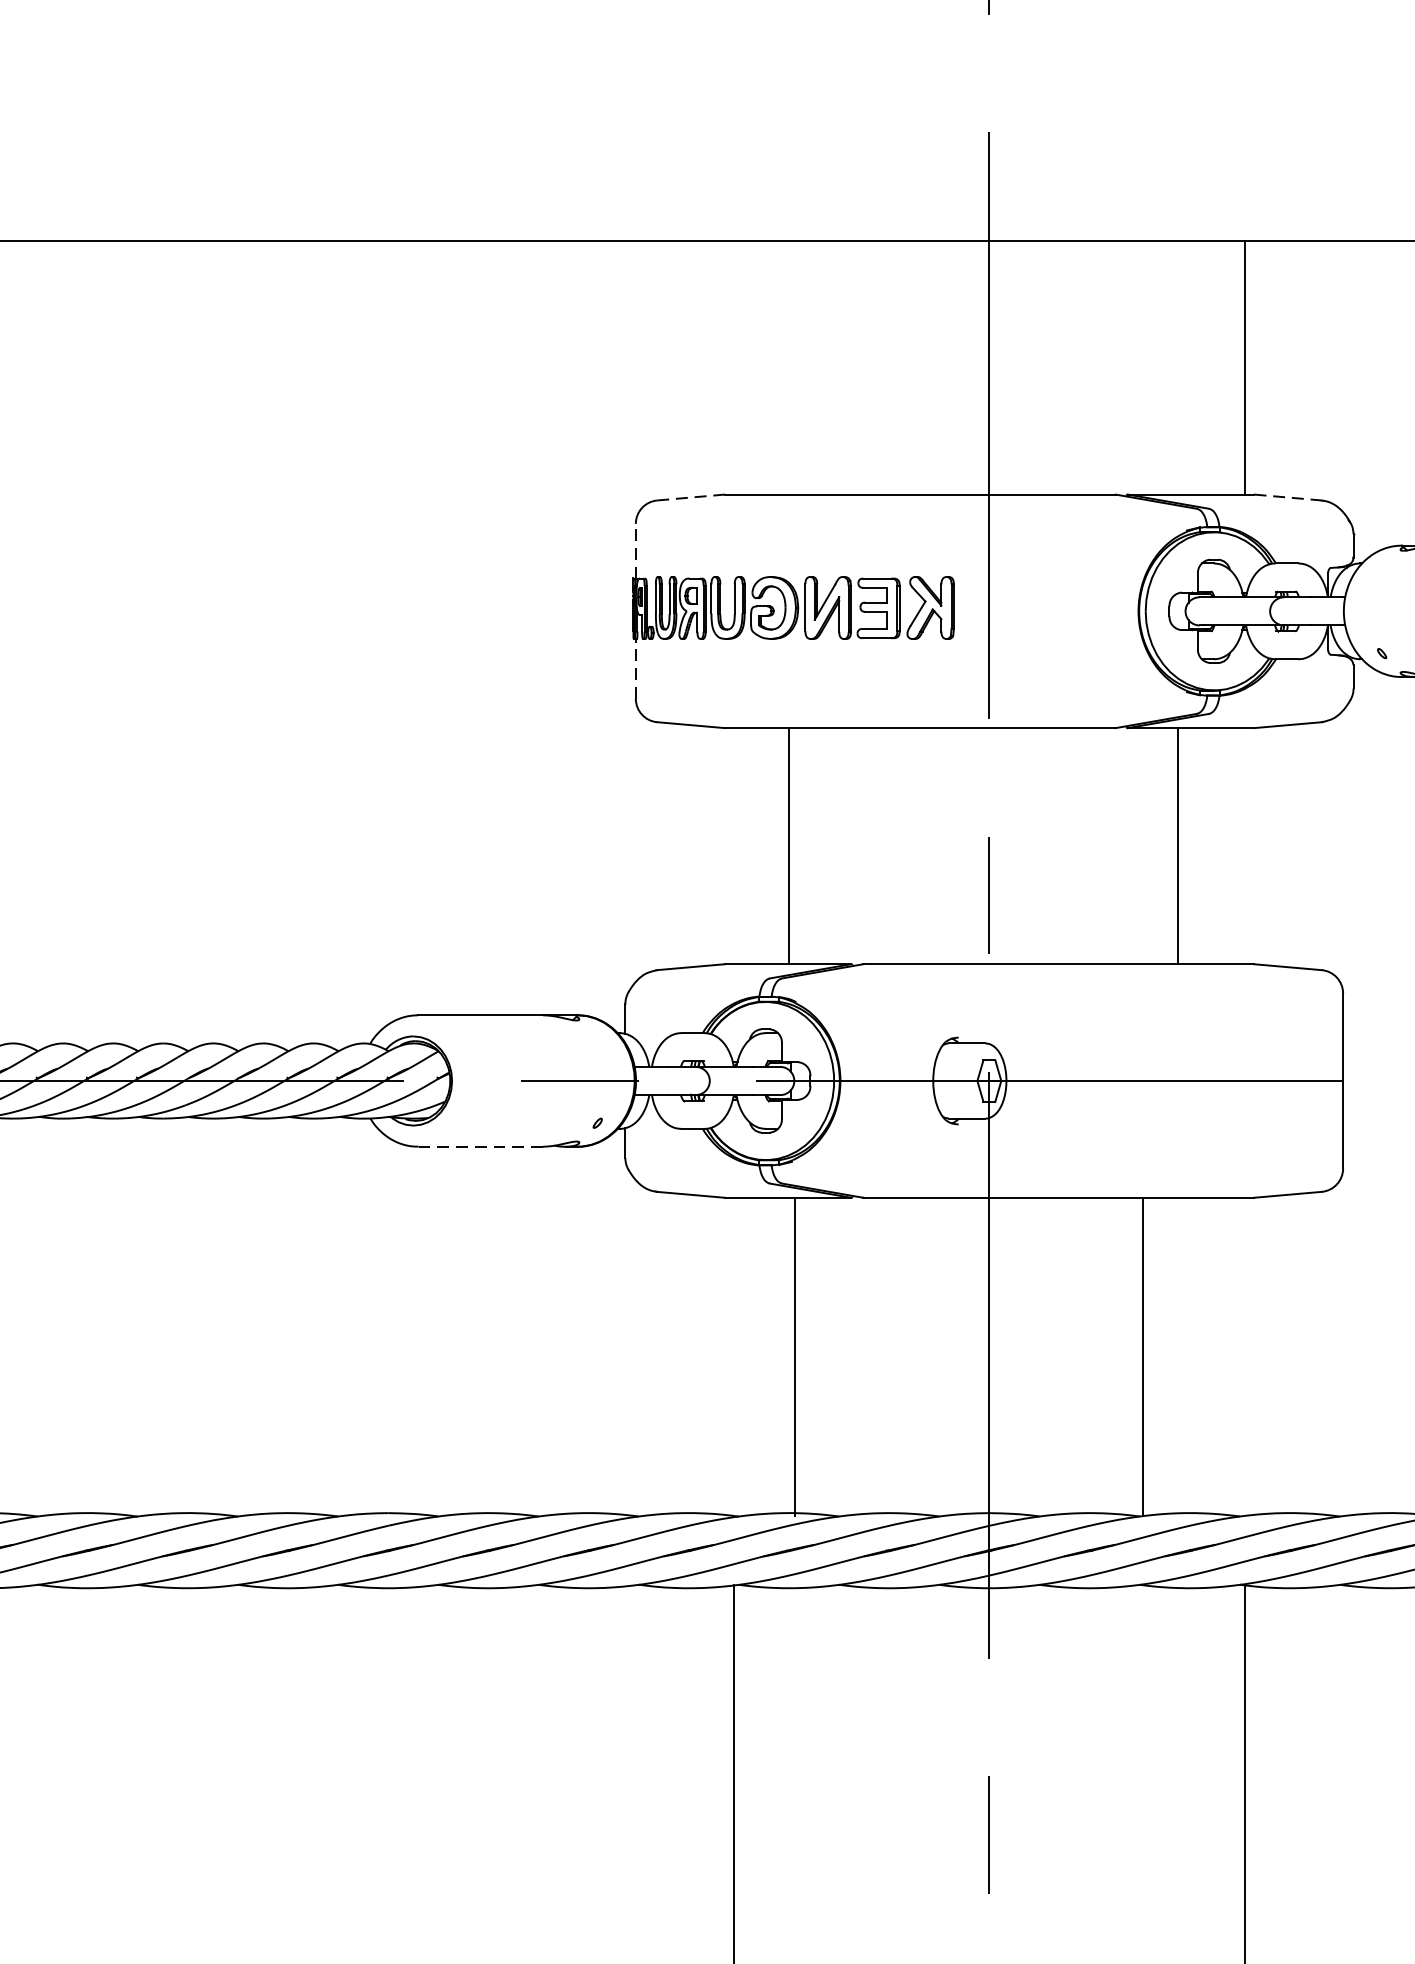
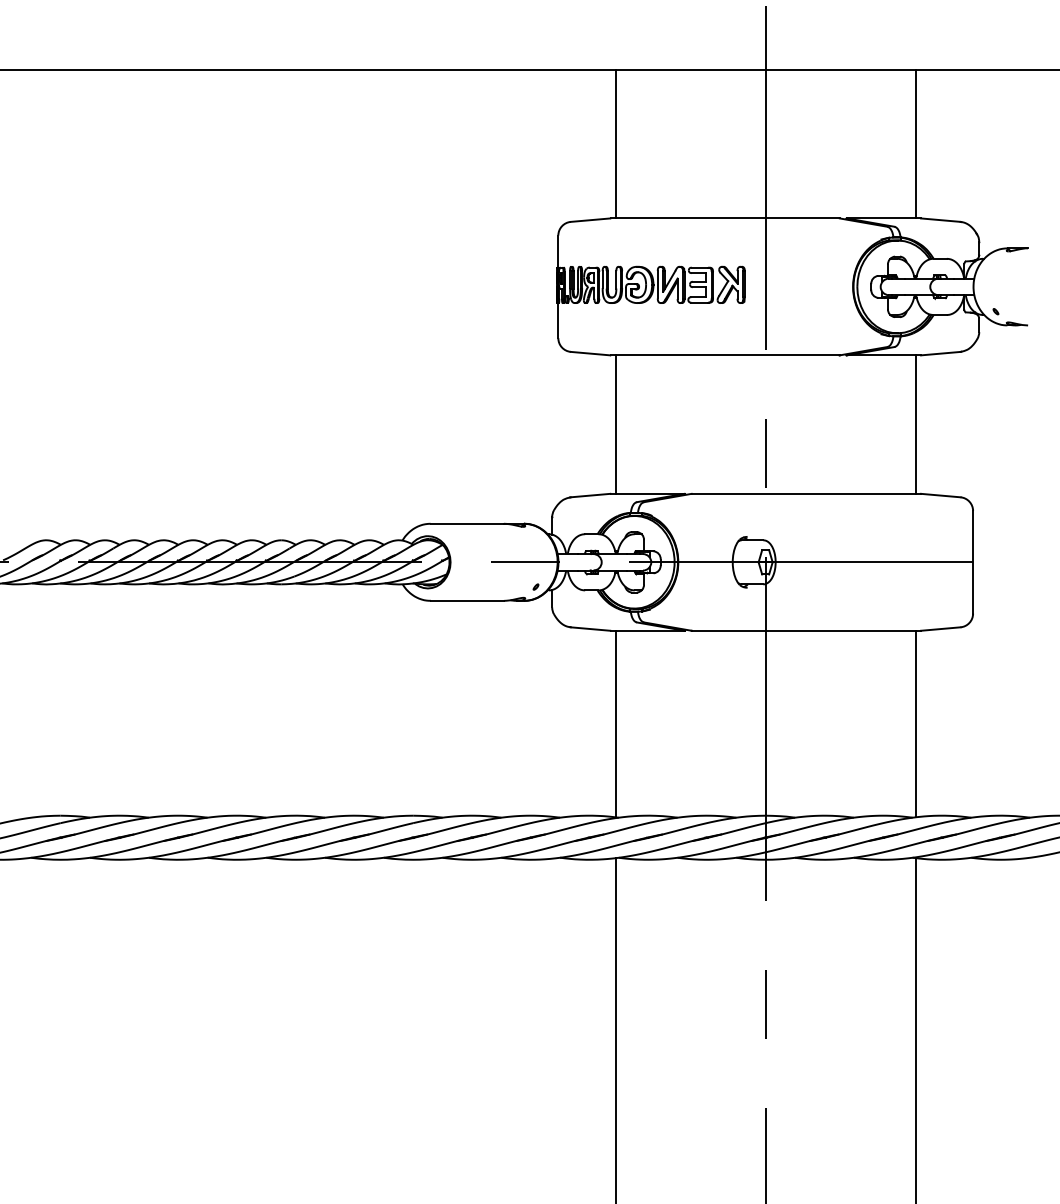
line: (733, 366) -> (615, 143), added
line: (690, 498) -> (590, 220), dashed -> solid
line: (1287, 498) -> (940, 220), dashed -> solid
line: (636, 550) -> (558, 251), dashed -> solid
line: (636, 668) -> (558, 320), dashed -> solid
line: (787, 845) -> (615, 424), moved
line: (1178, 845) -> (915, 424), moved
line: (480, 1146) -> (467, 600), dashed -> solid
line: (794, 1355) -> (615, 723), moved
line: (1142, 1355) -> (915, 723), moved

